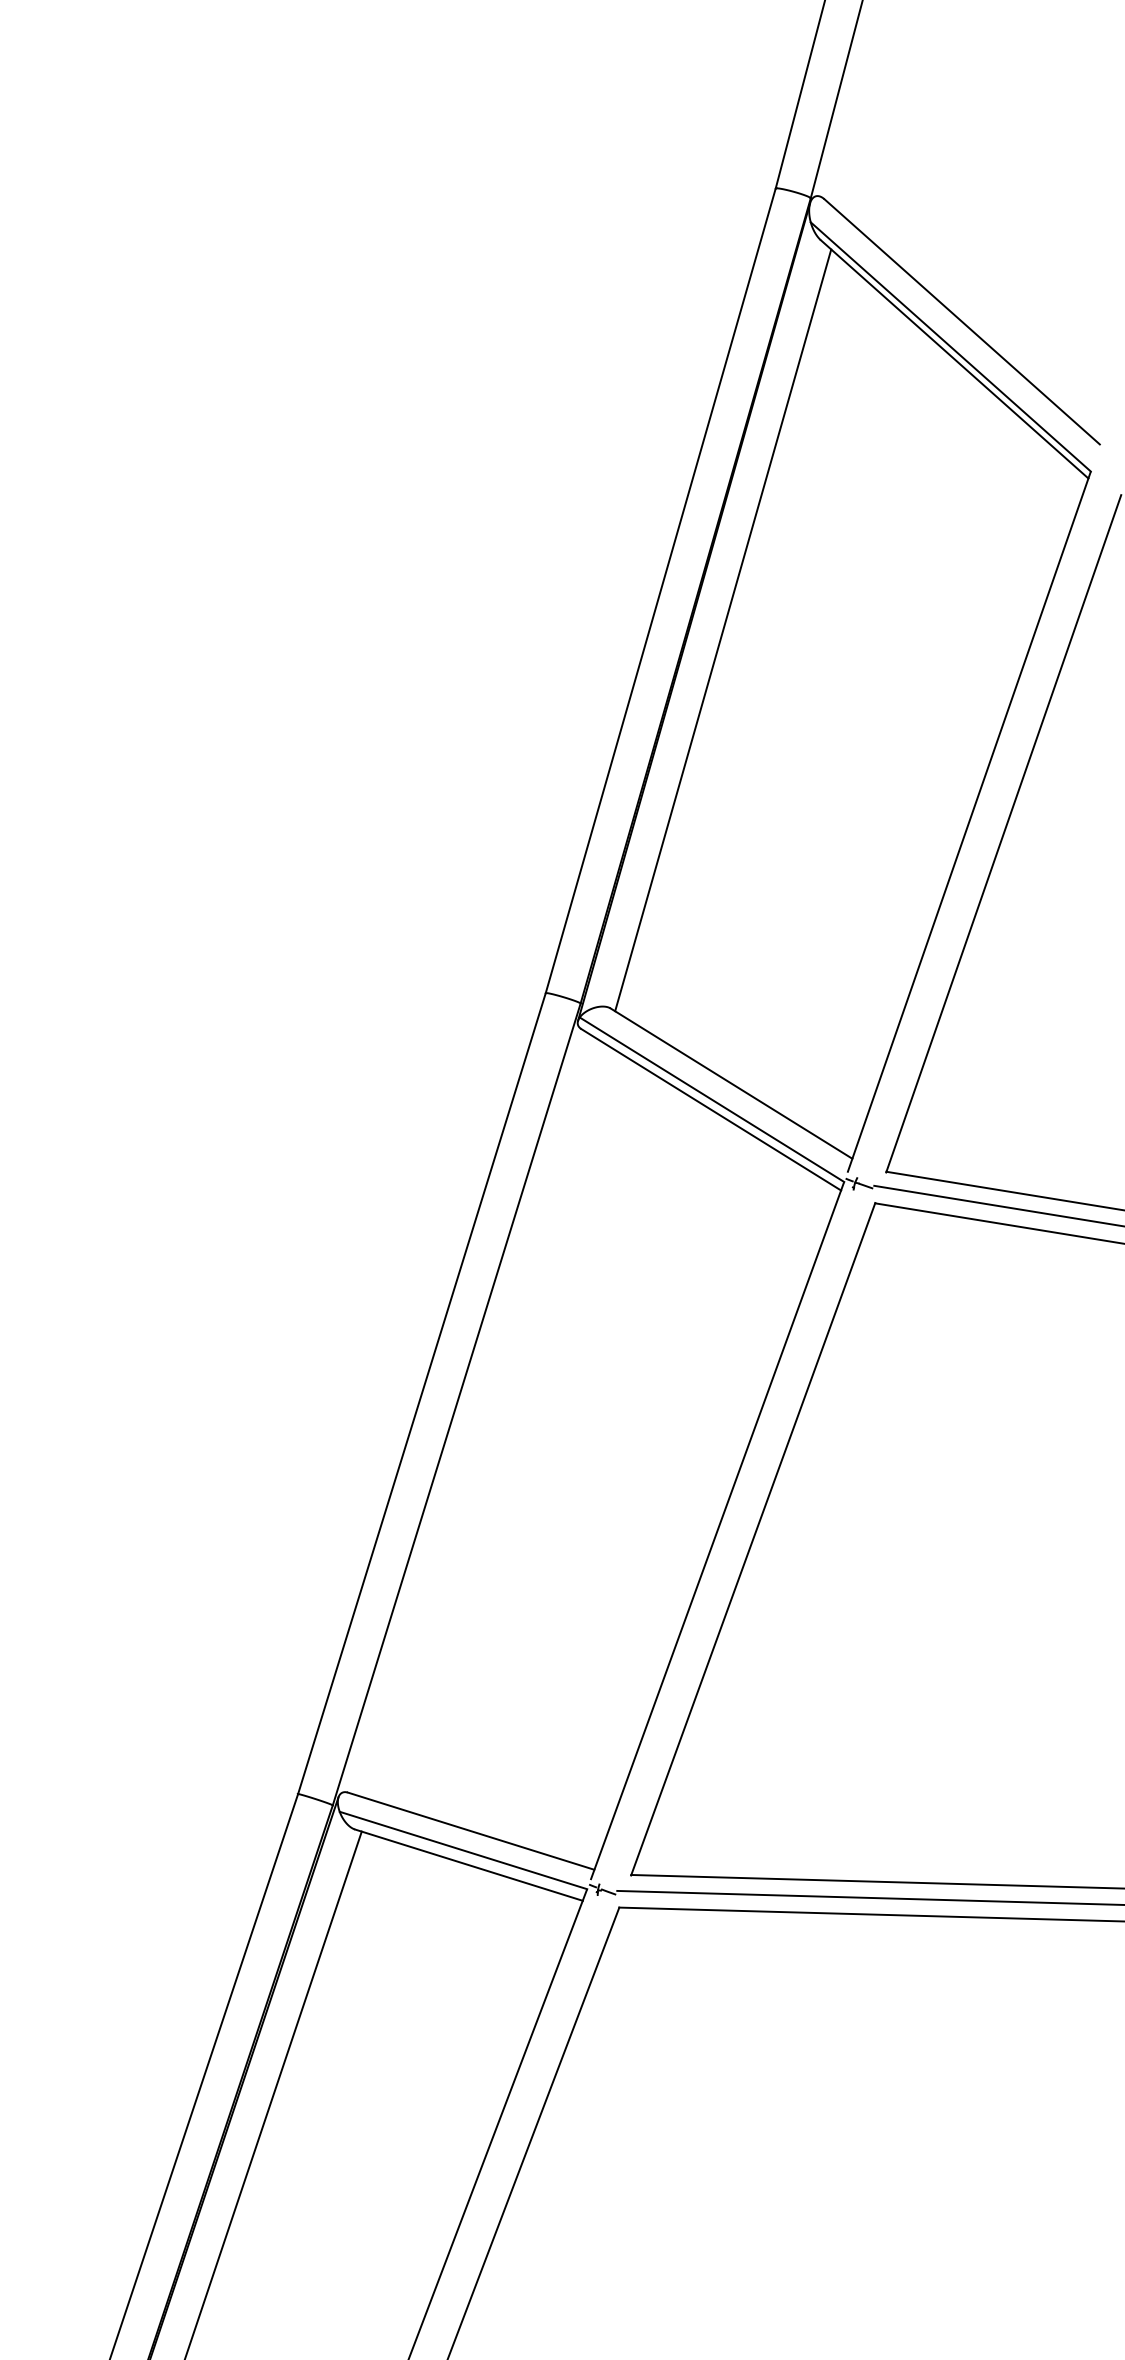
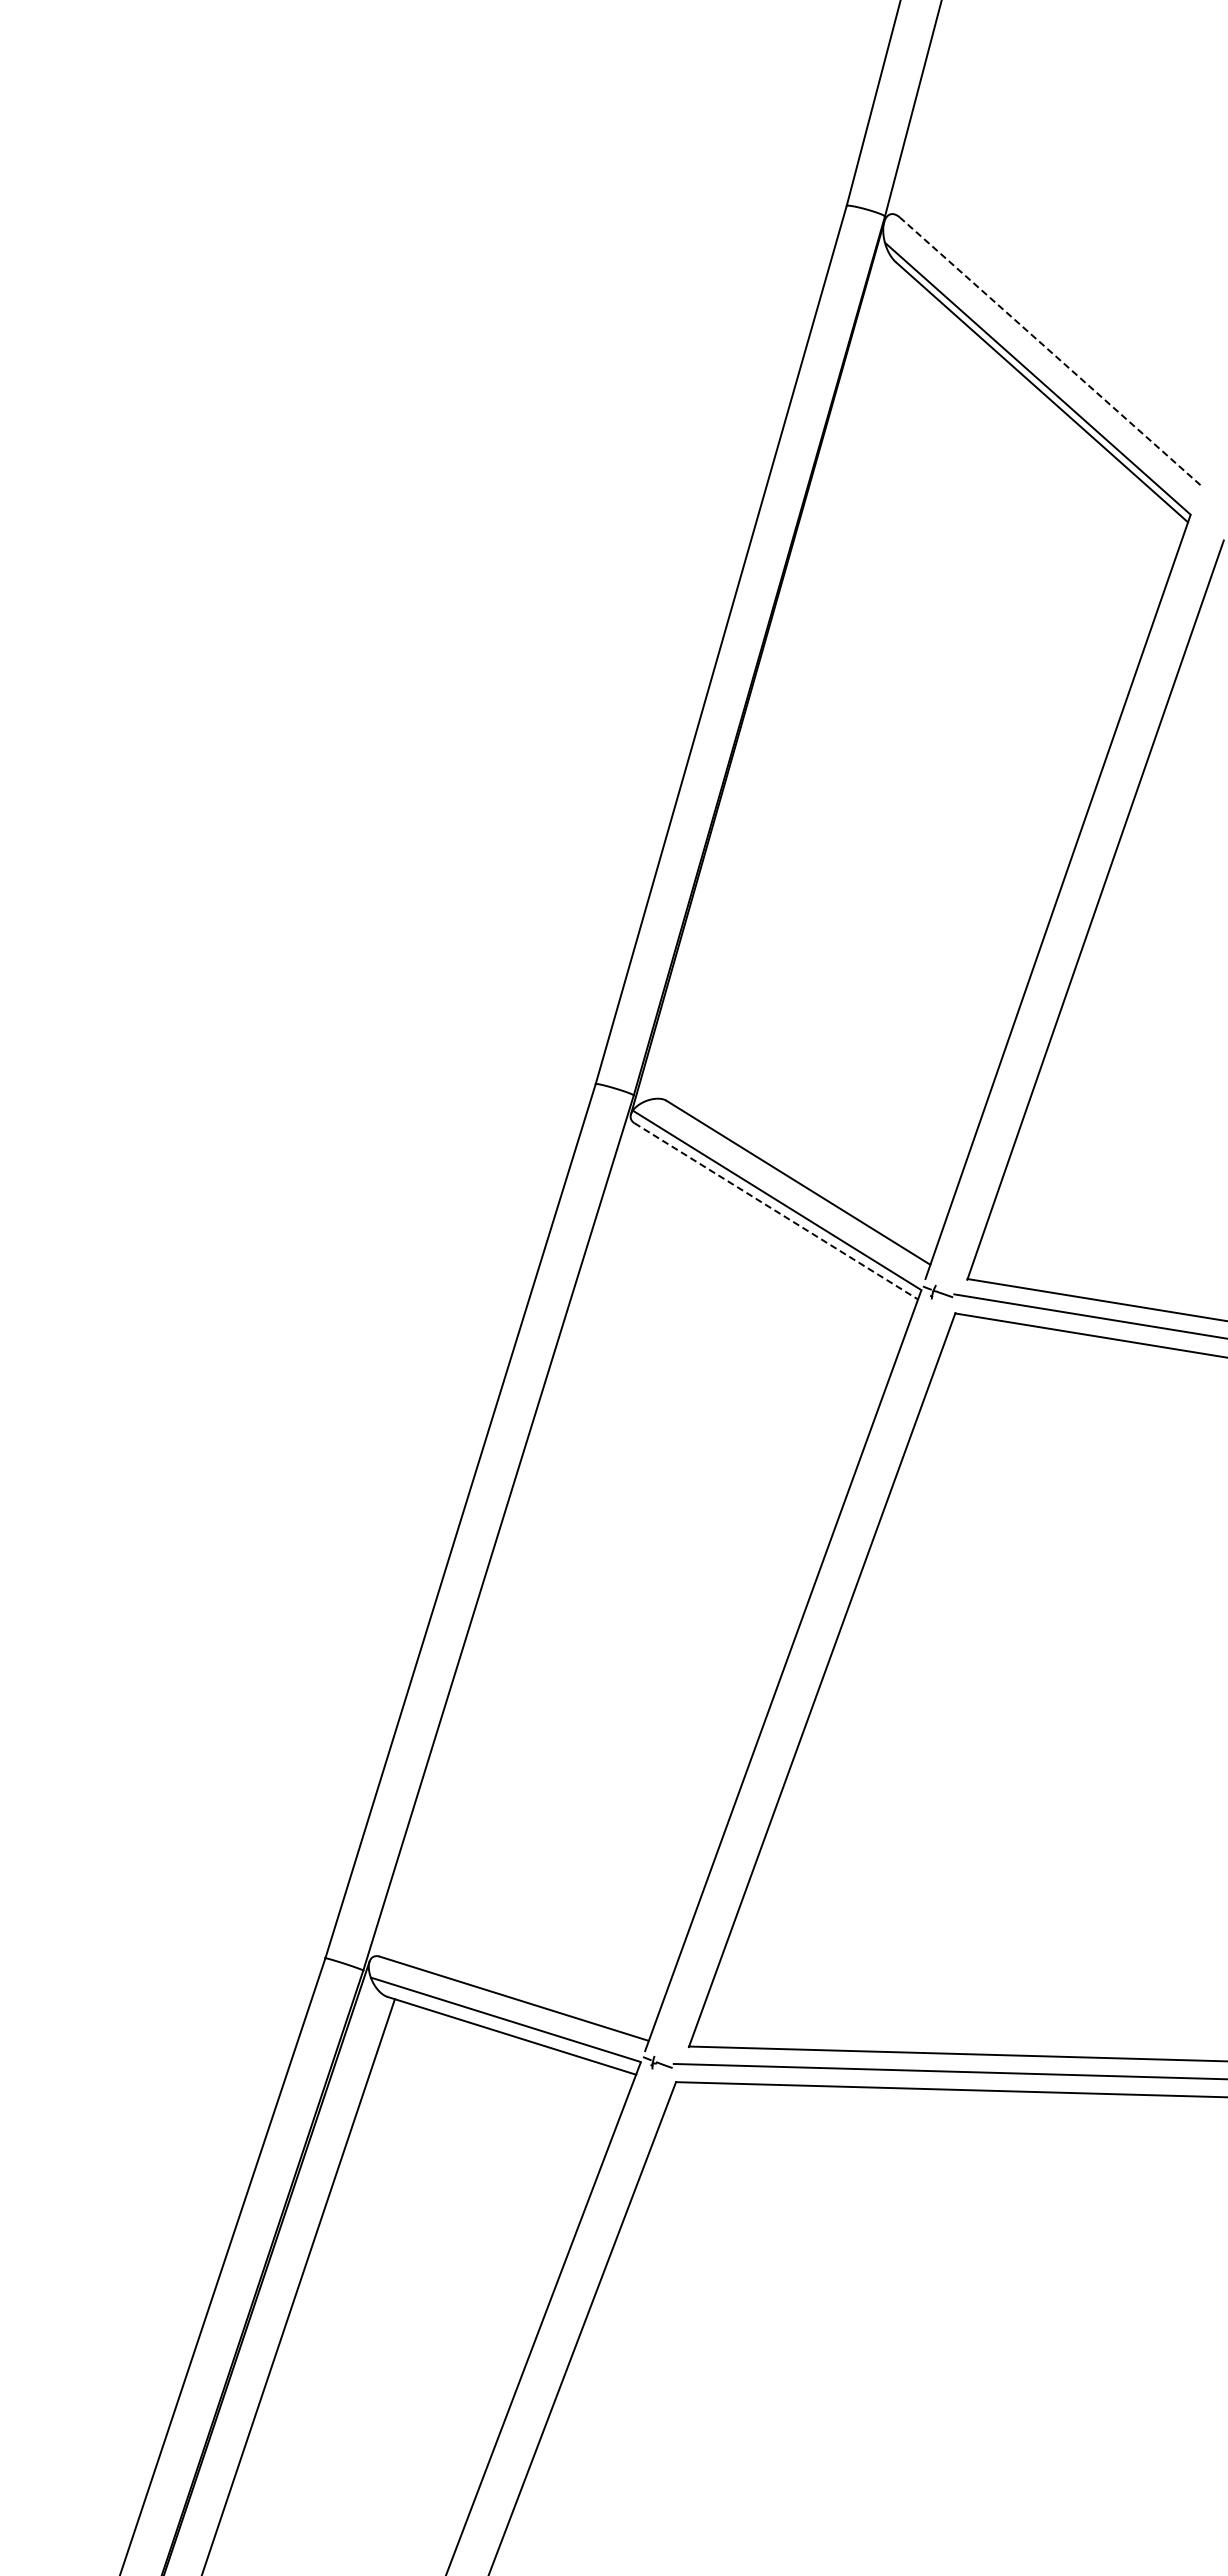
line: (961, 321) -> (1049, 351), solid -> dashed
line: (723, 629) -> (789, 687), removed
line: (711, 1109) -> (776, 1211), solid -> dashed

